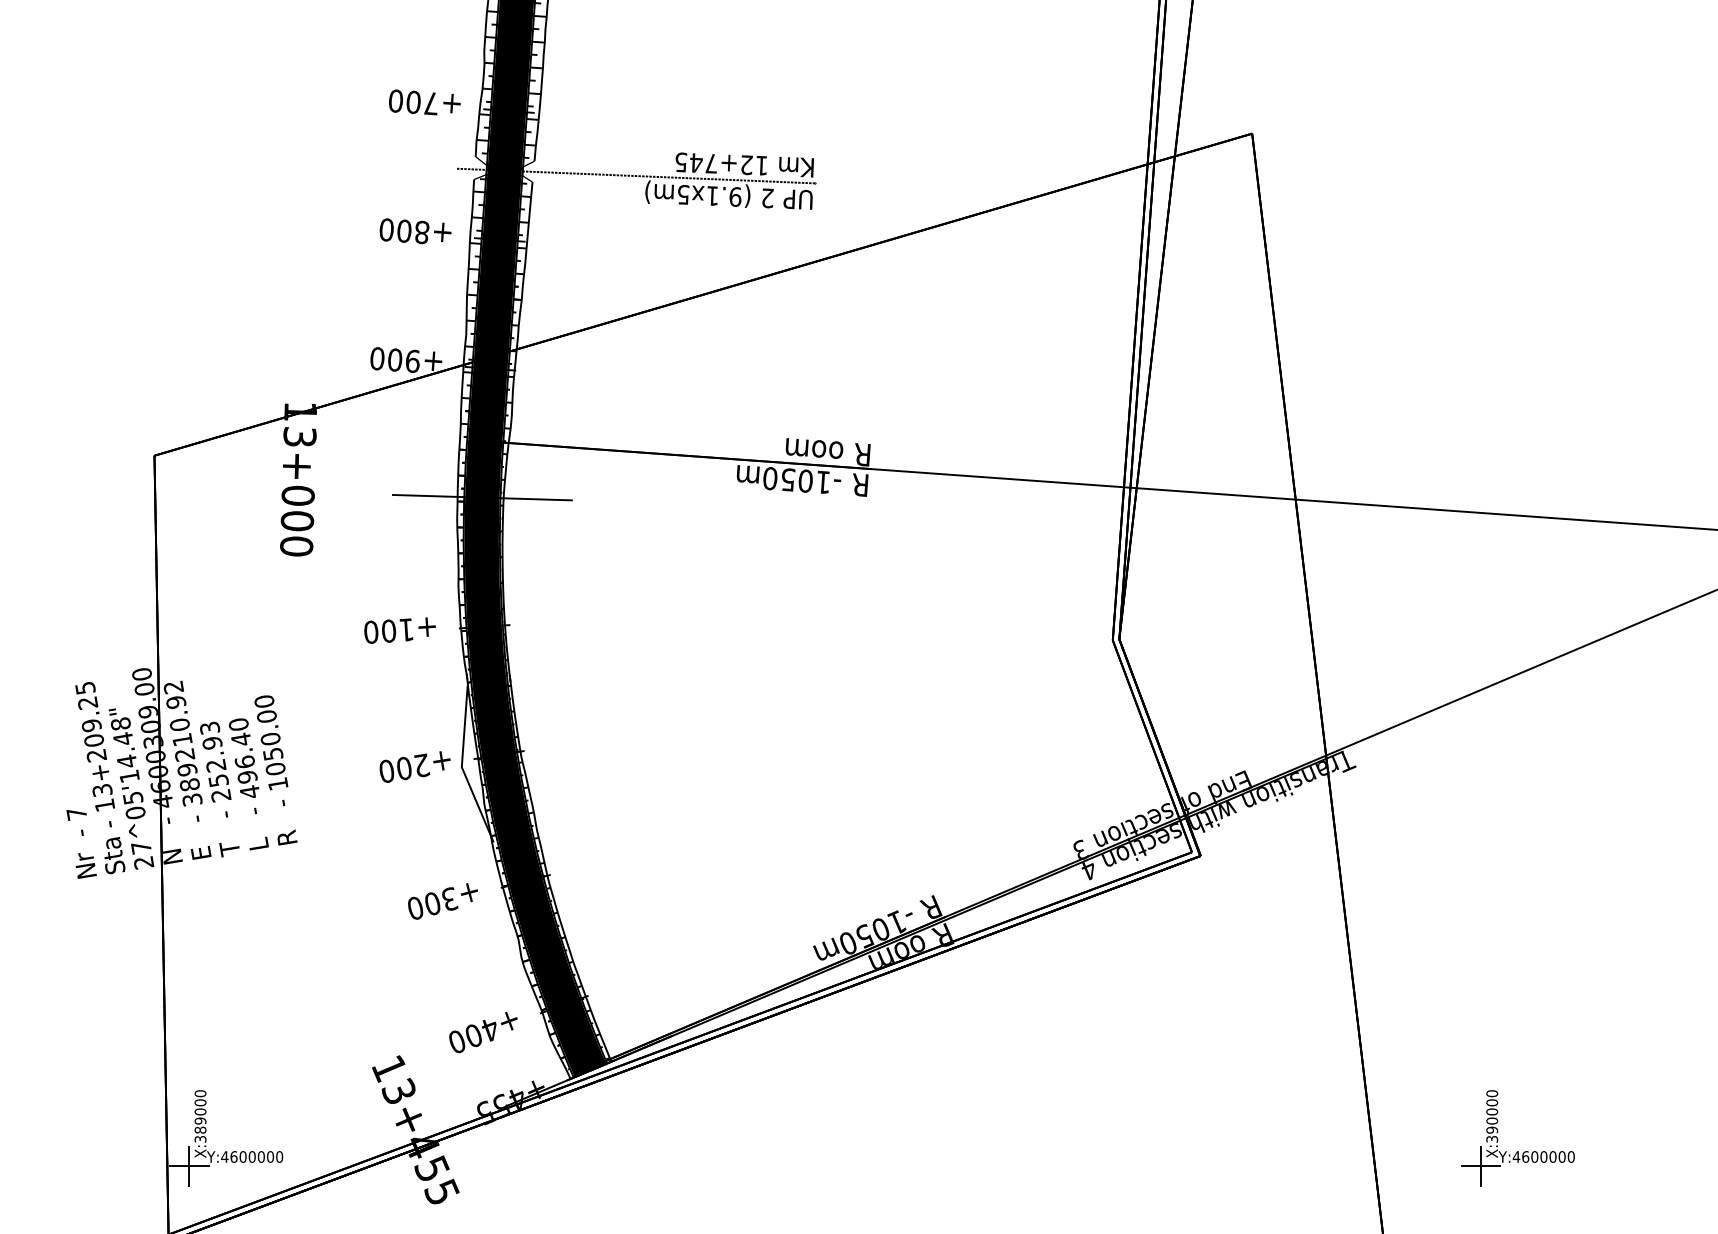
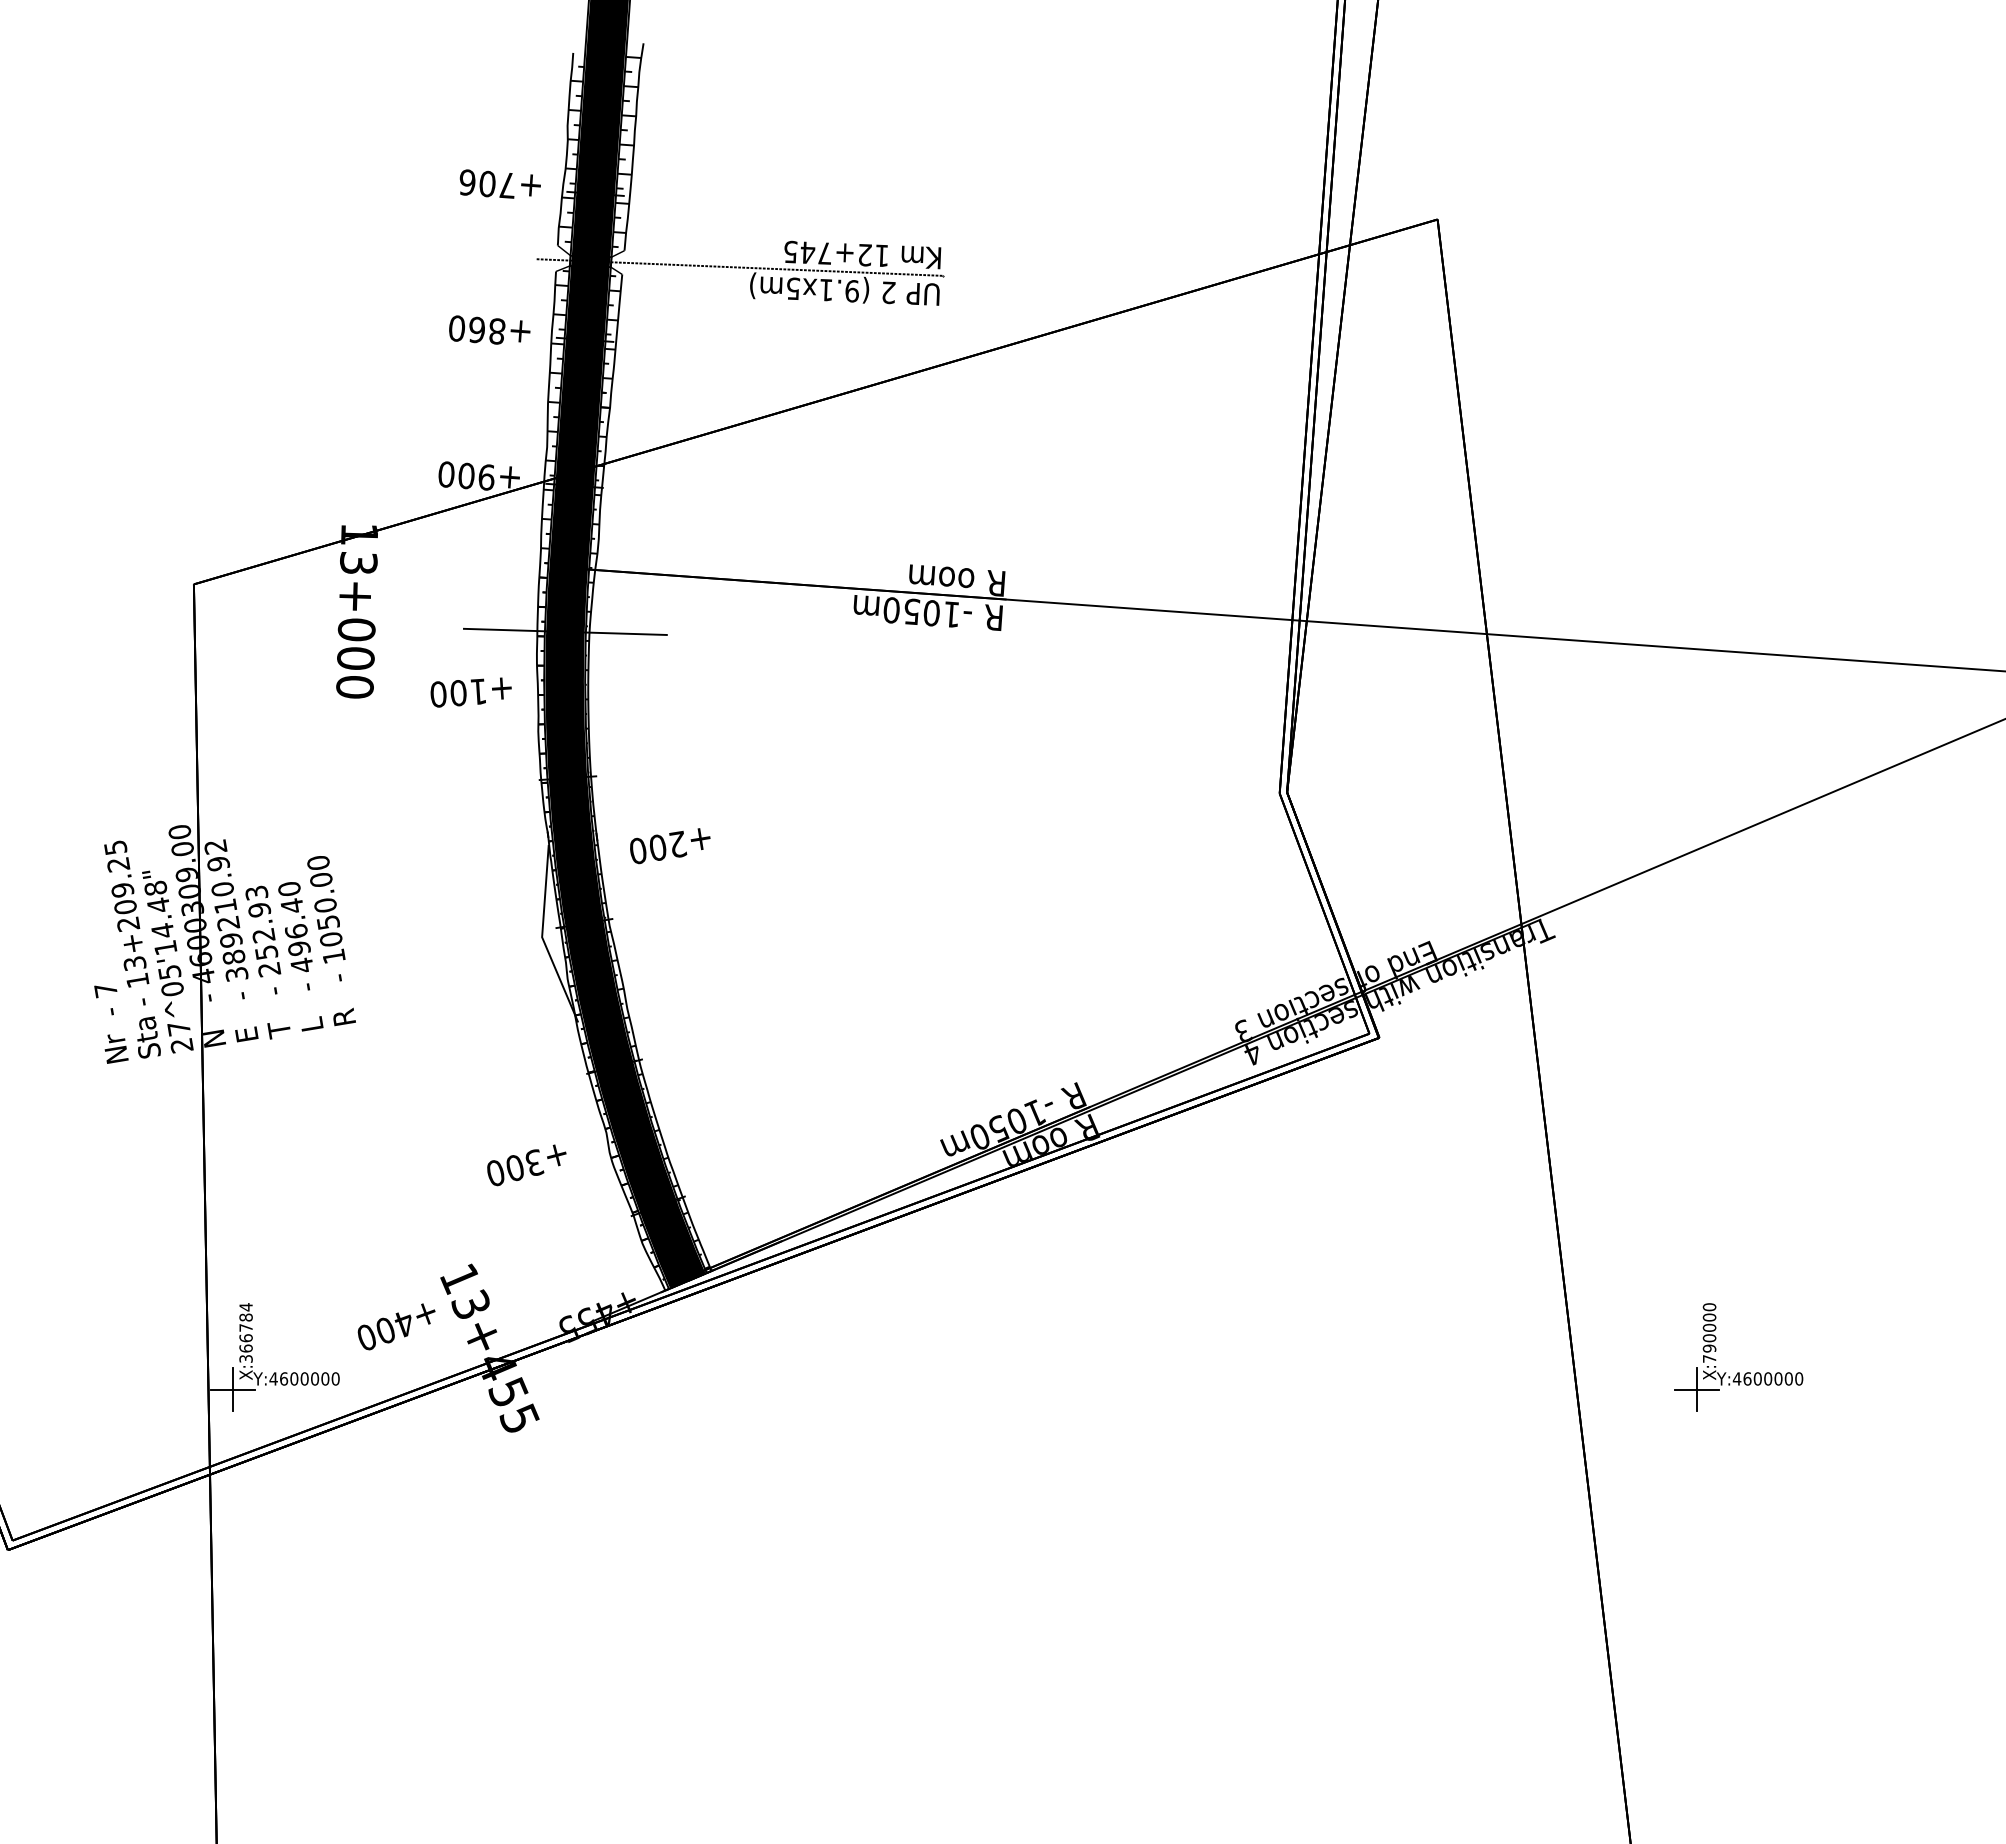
text: (395, 101) -> (467, 182), +700 -> +706
text: (404, 231) -> (477, 330), +800 -> +860
text: (399, 630) -> (470, 692), moved
text: (415, 767) -> (670, 846), moved
text: (442, 901) -> (526, 1165), moved
text: (483, 1032) -> (396, 1326), moved
text: (200, 1111) -> (245, 1327), X:389000 -> X:366784
text: (1492, 1138) -> (1709, 1358), X:390000 -> X:790000

